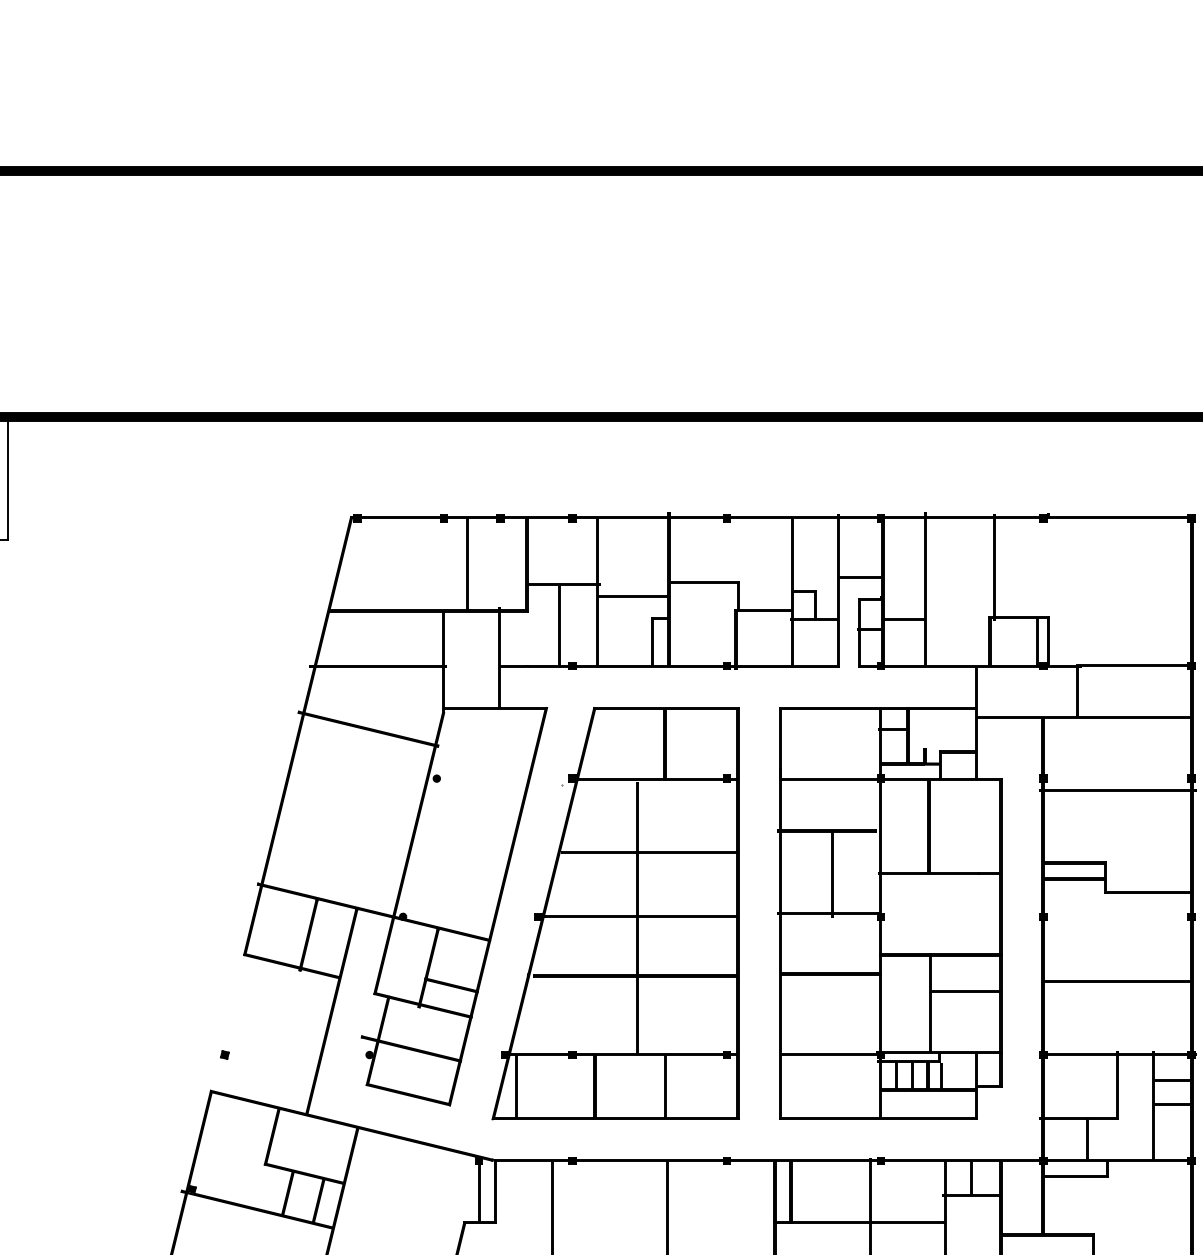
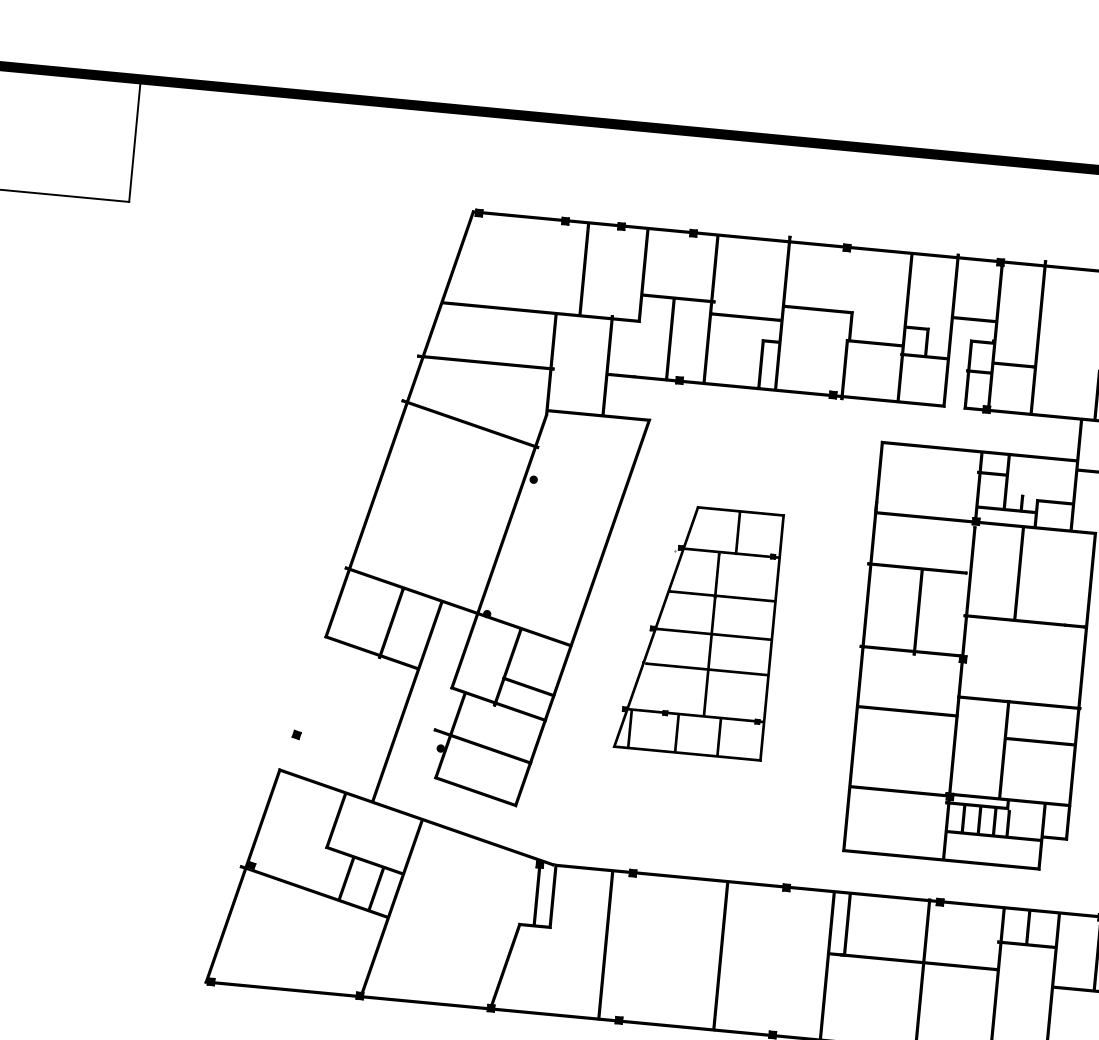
part: (615, 913) -> (698, 630), size x0.6

